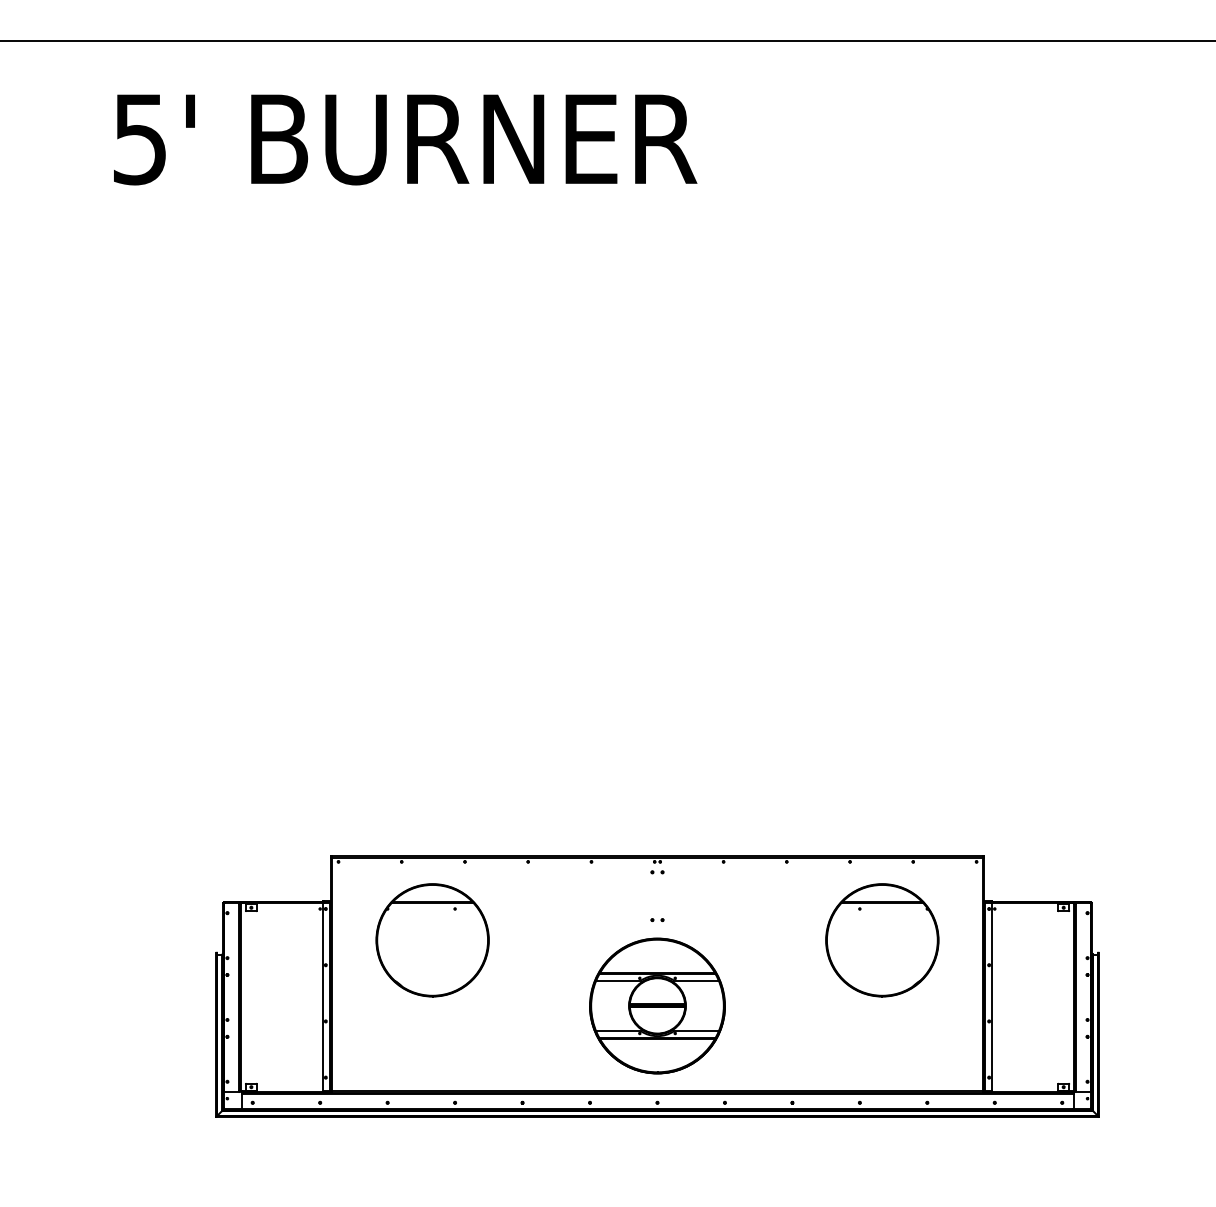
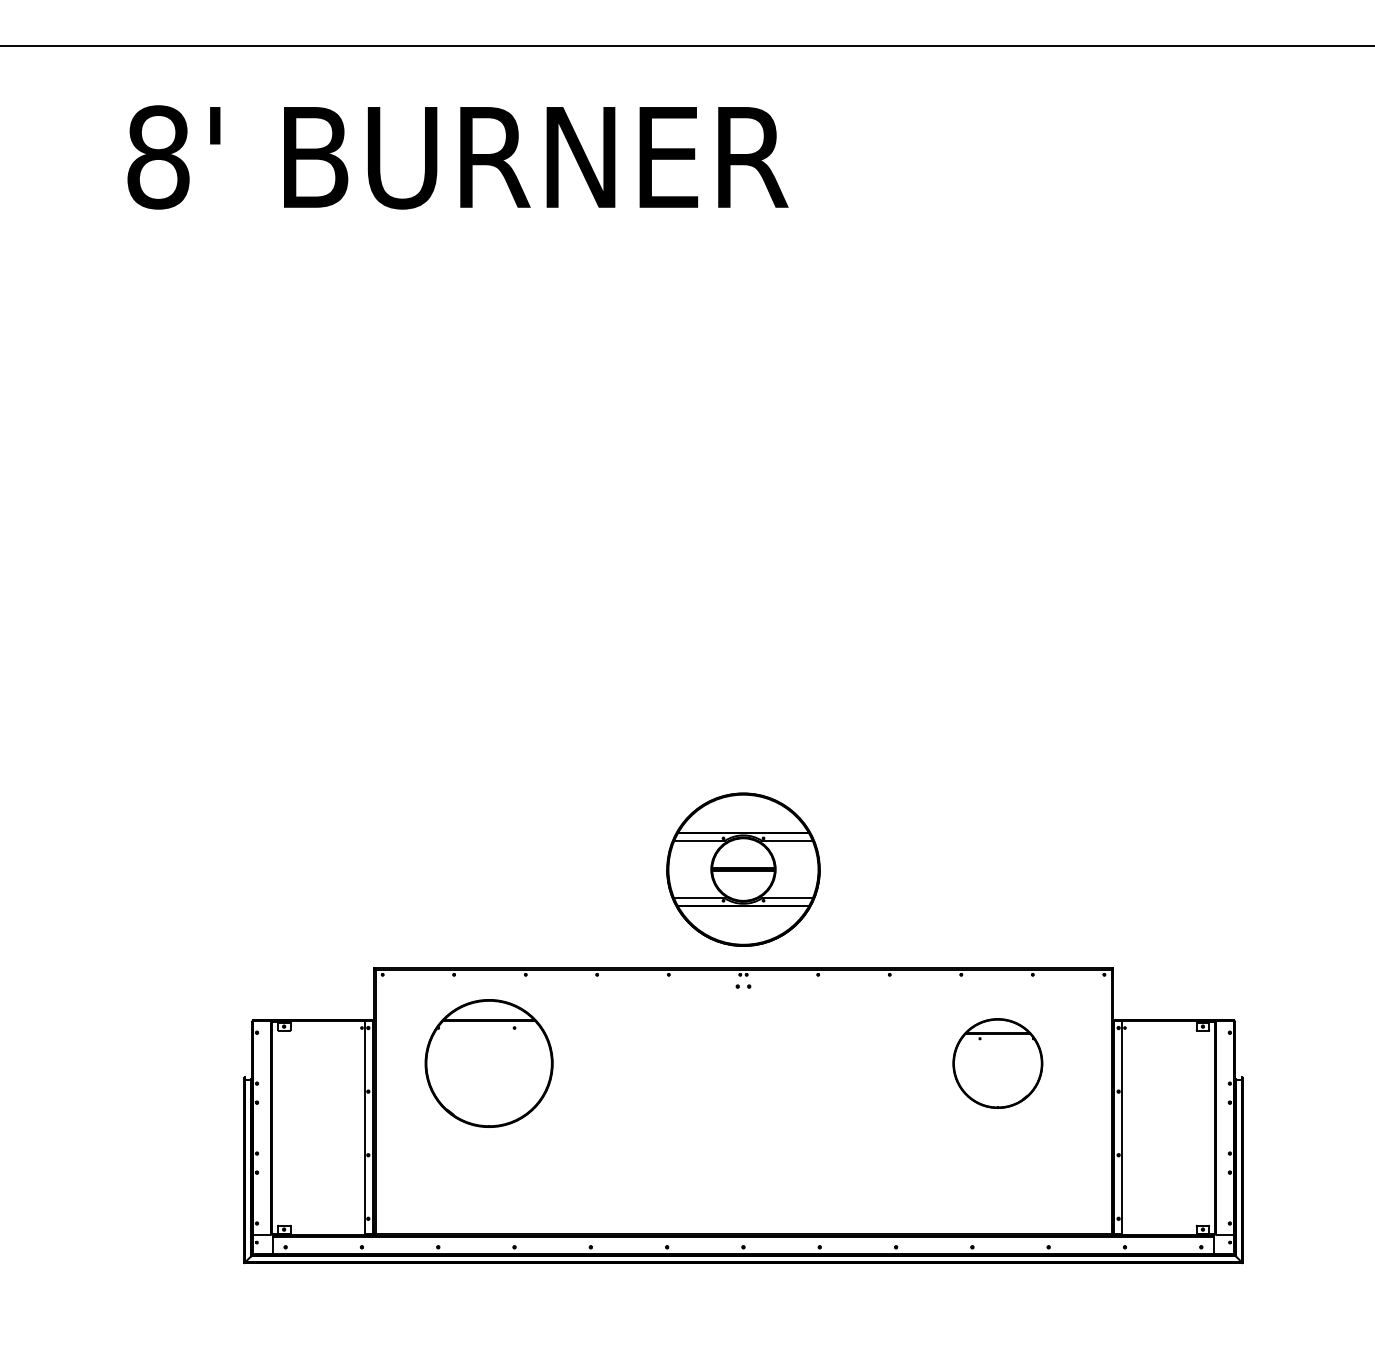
text: (140, 139) -> (158, 157), 5' -> 8'
part: (657, 919) -> (743, 1039), removed
part: (882, 940) -> (997, 1063), size x0.7
part: (657, 1005) -> (743, 869), moved

